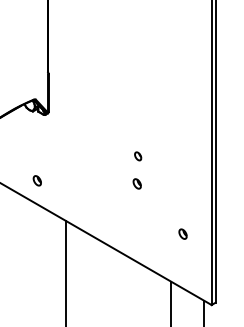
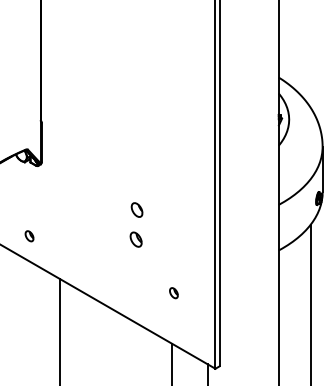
part: (137, 156) -> (136, 210), size x1.6
part: (136, 183) -> (135, 239), size x1.4
part: (182, 234) -> (173, 293), moved

